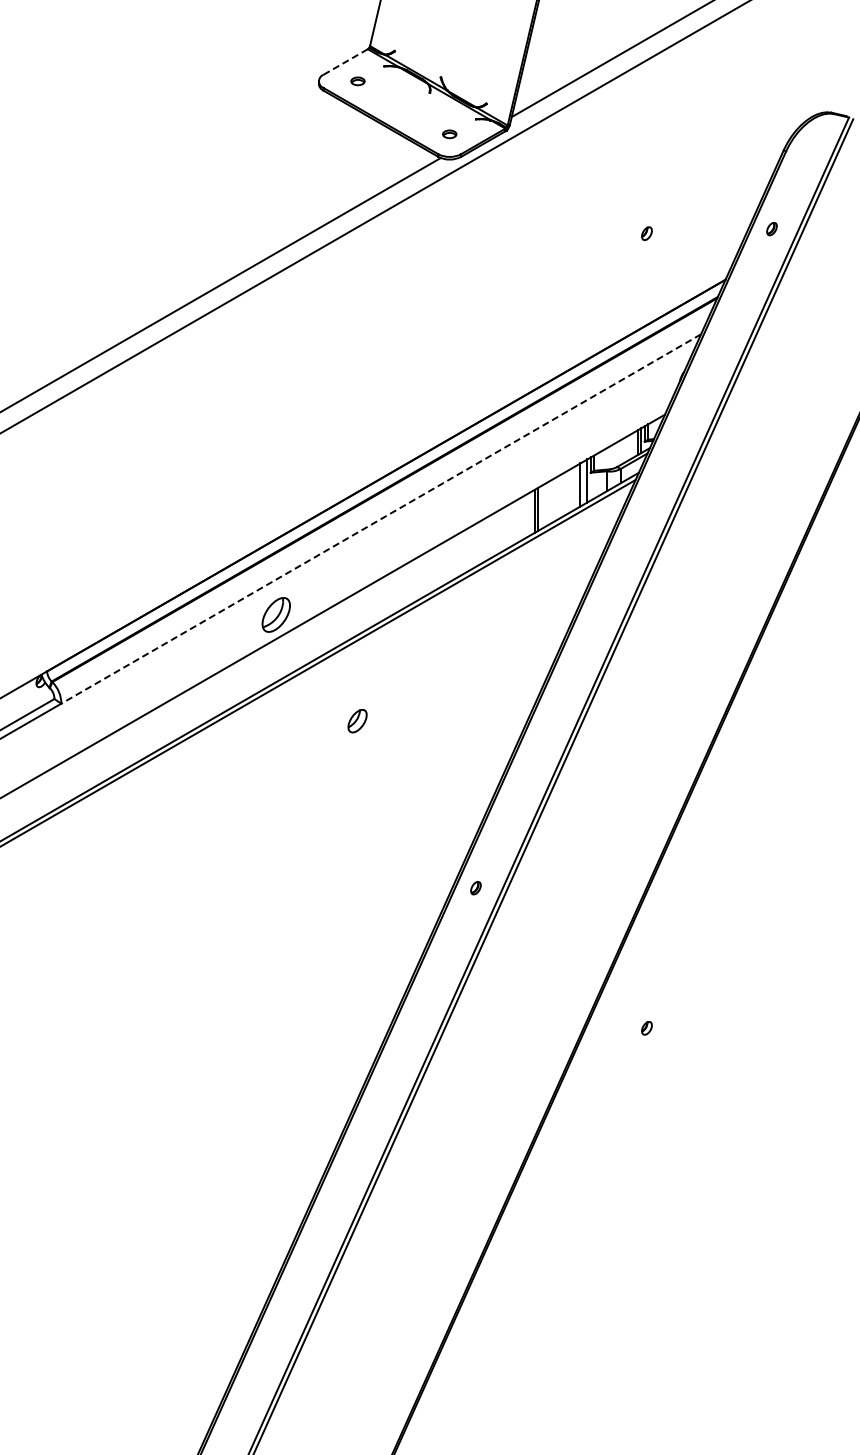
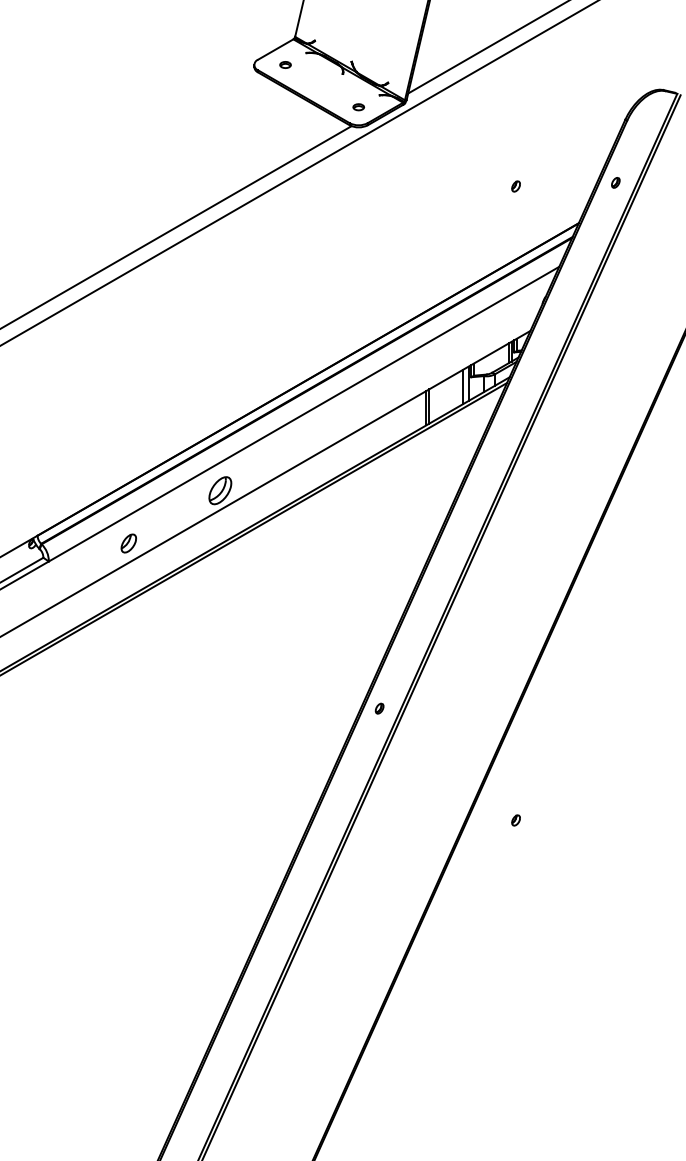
line: (345, 62) -> (275, 49), dashed -> solid
line: (380, 519) -> (303, 414), dashed -> solid
part: (357, 721) -> (128, 543), moved

